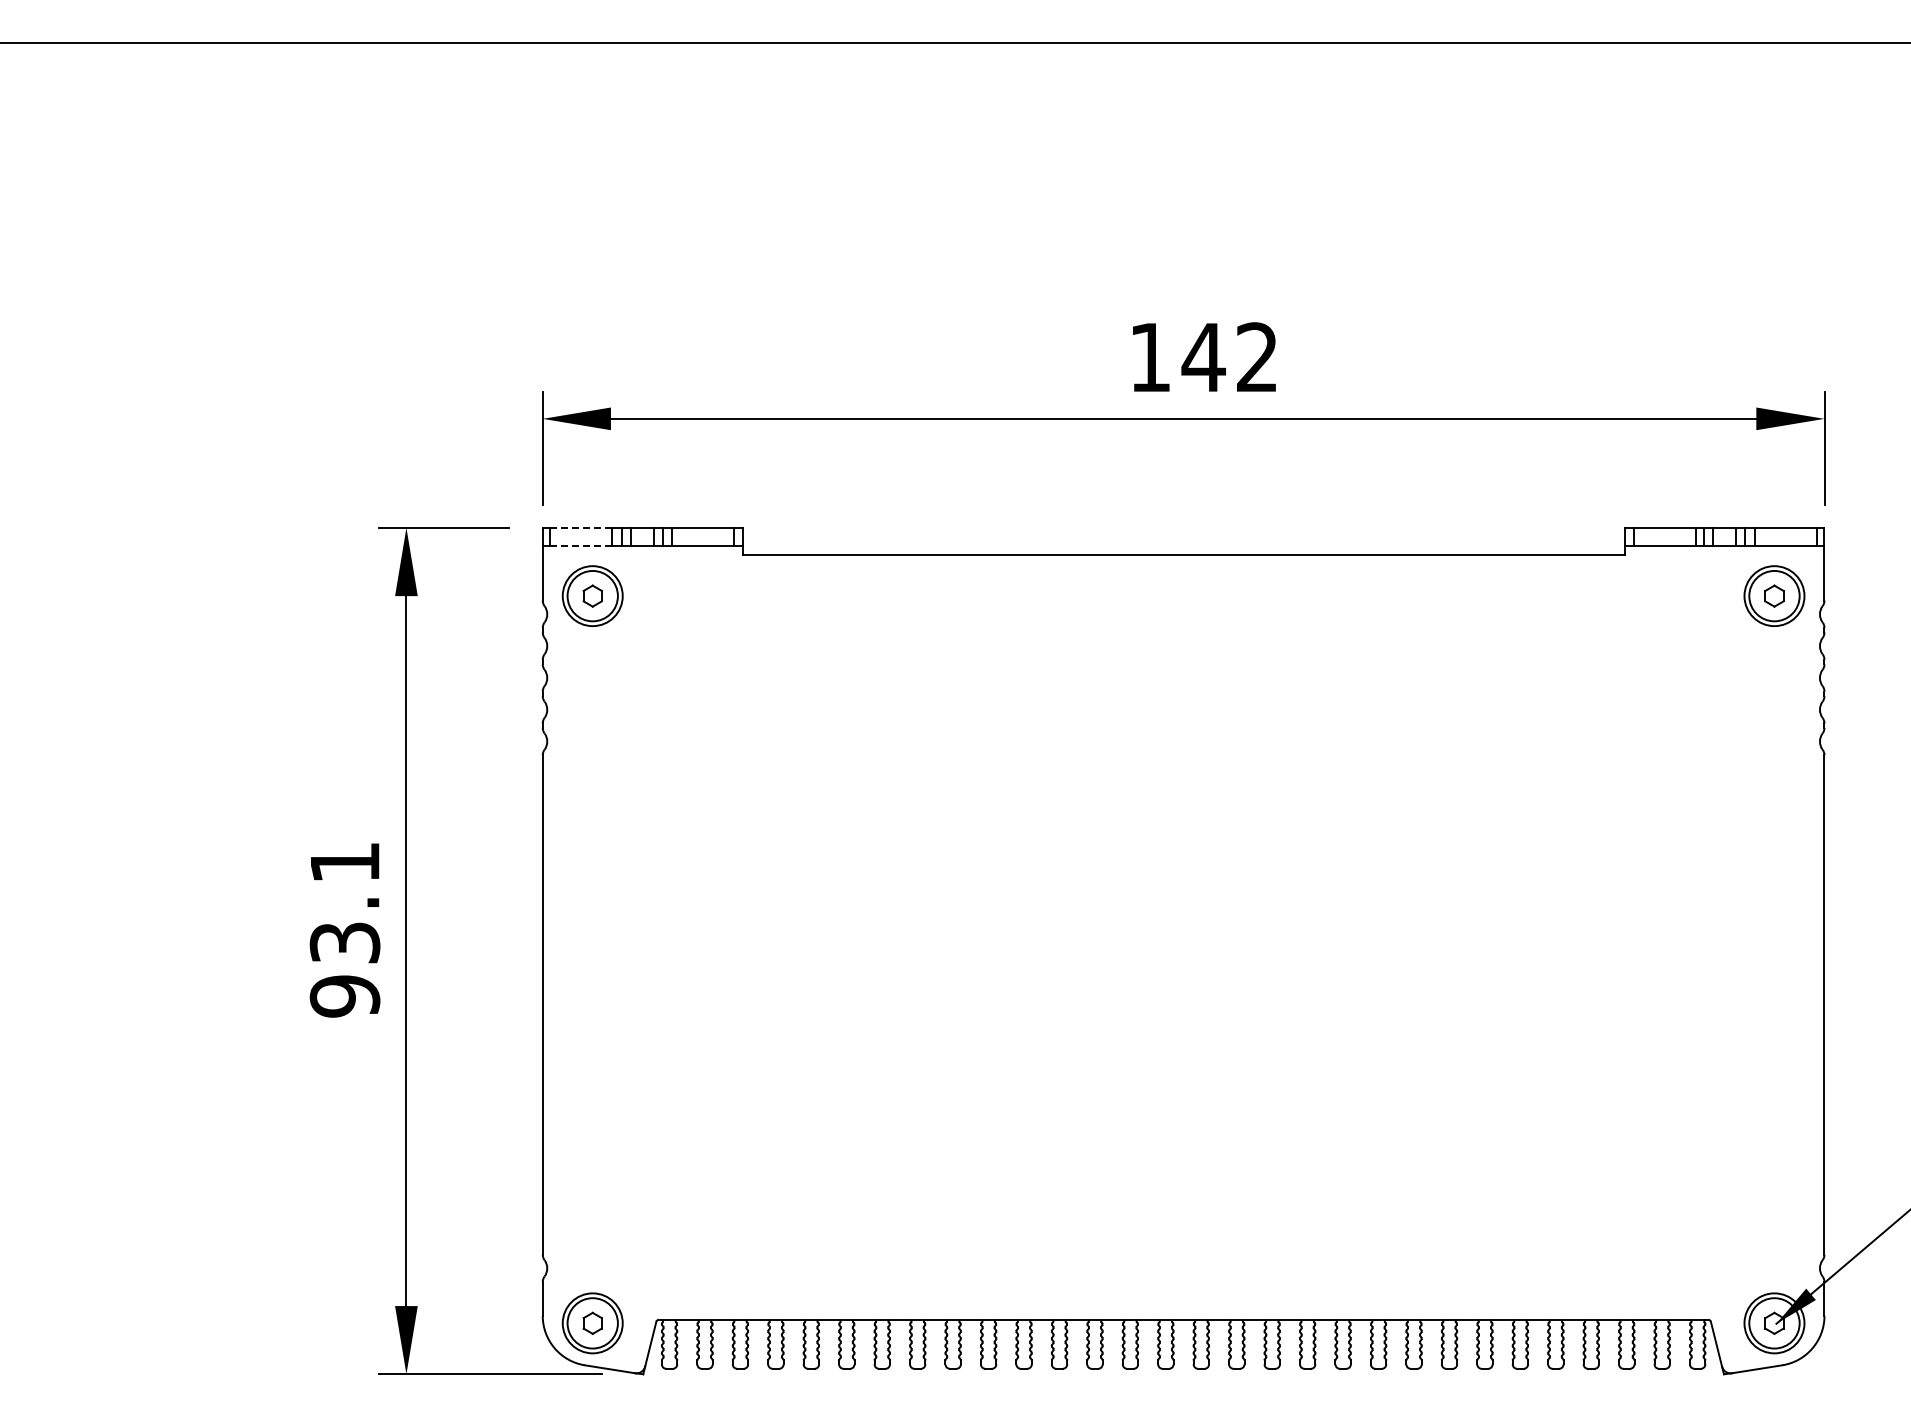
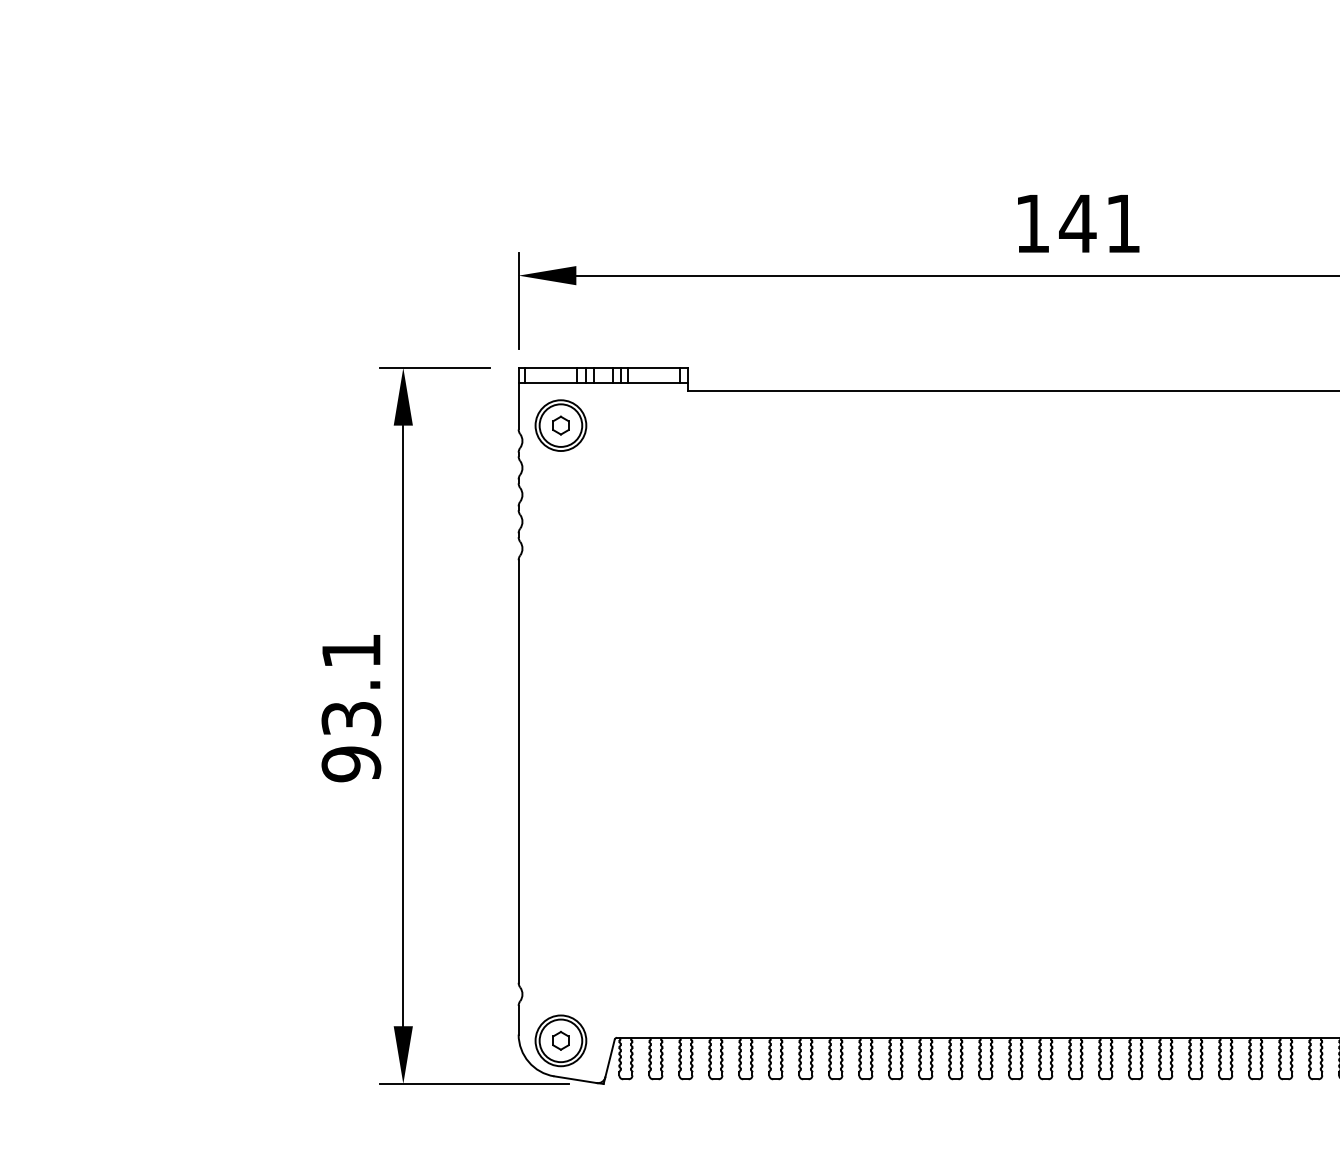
text: (1256, 356) -> (1122, 222), 142 -> 141
line: (580, 527) -> (550, 367), dashed -> solid
line: (581, 546) -> (551, 383), dashed -> solid

